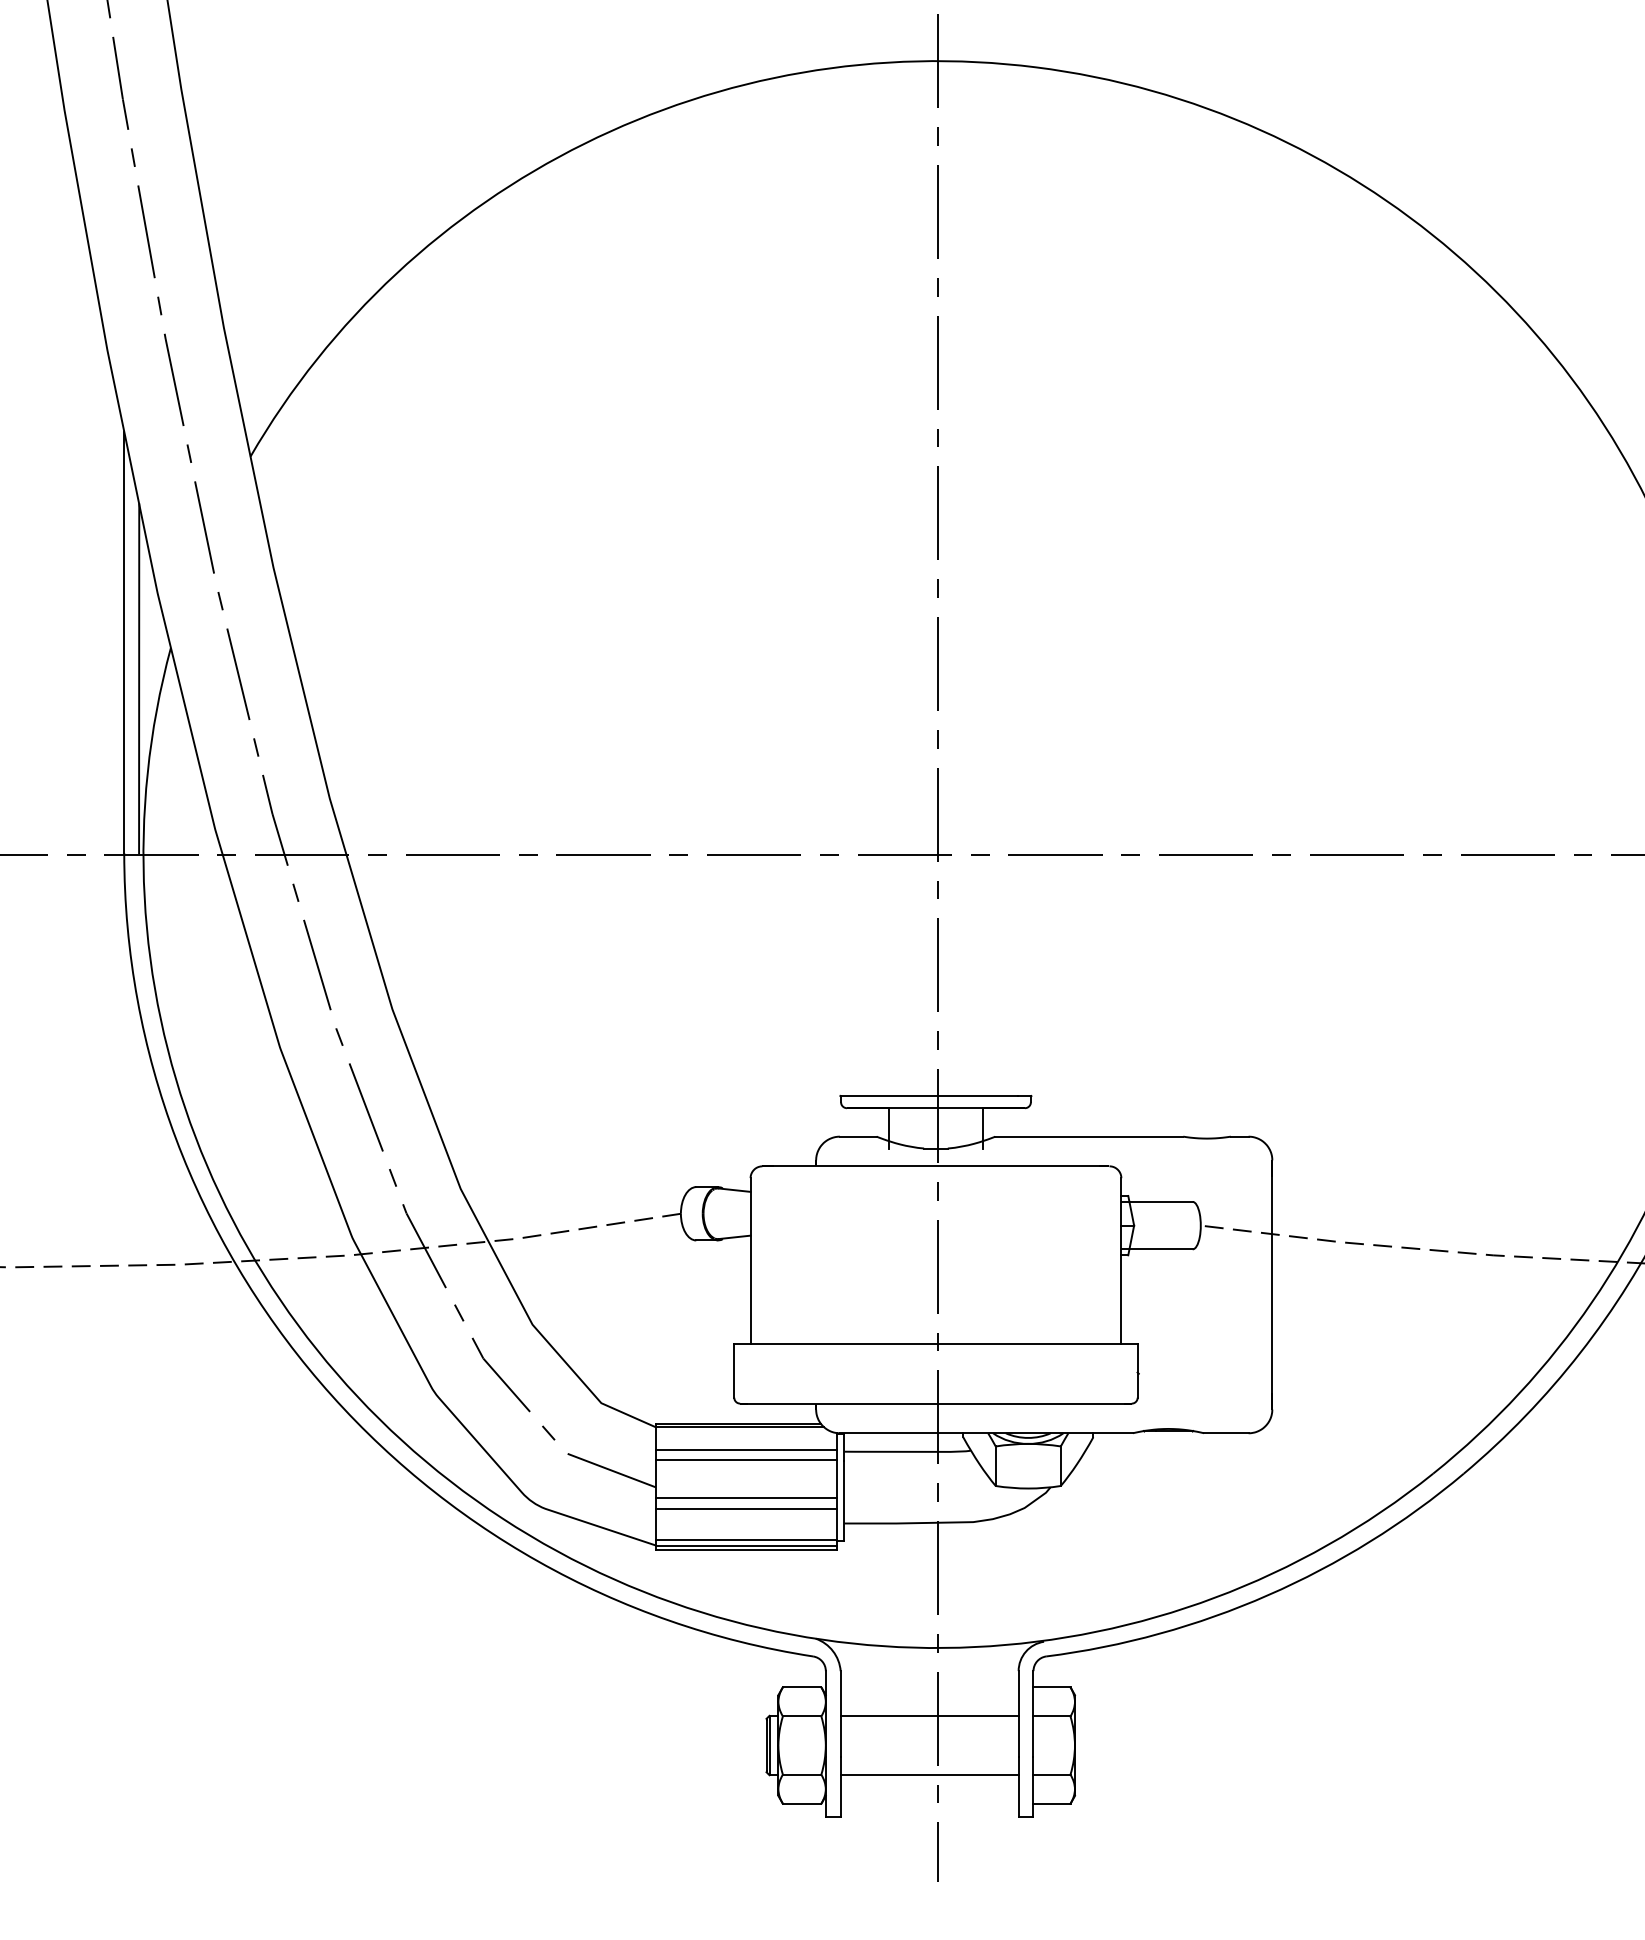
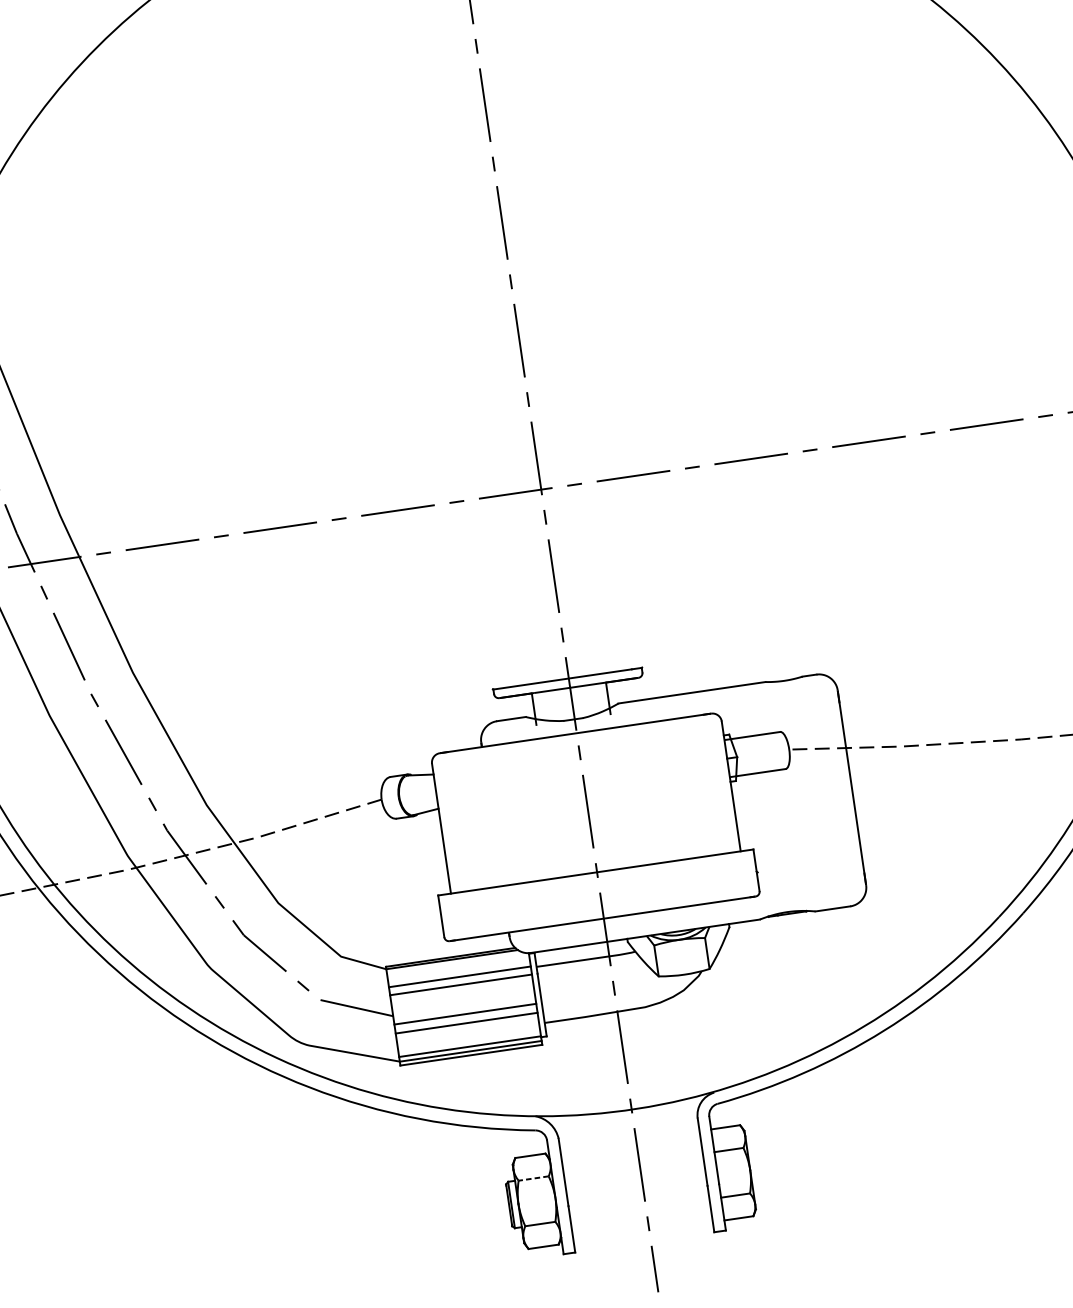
line: (929, 1715) -> (633, 1163), removed
line: (801, 1716) -> (533, 1178), solid -> dashed
line: (929, 1775) -> (639, 1210), removed

